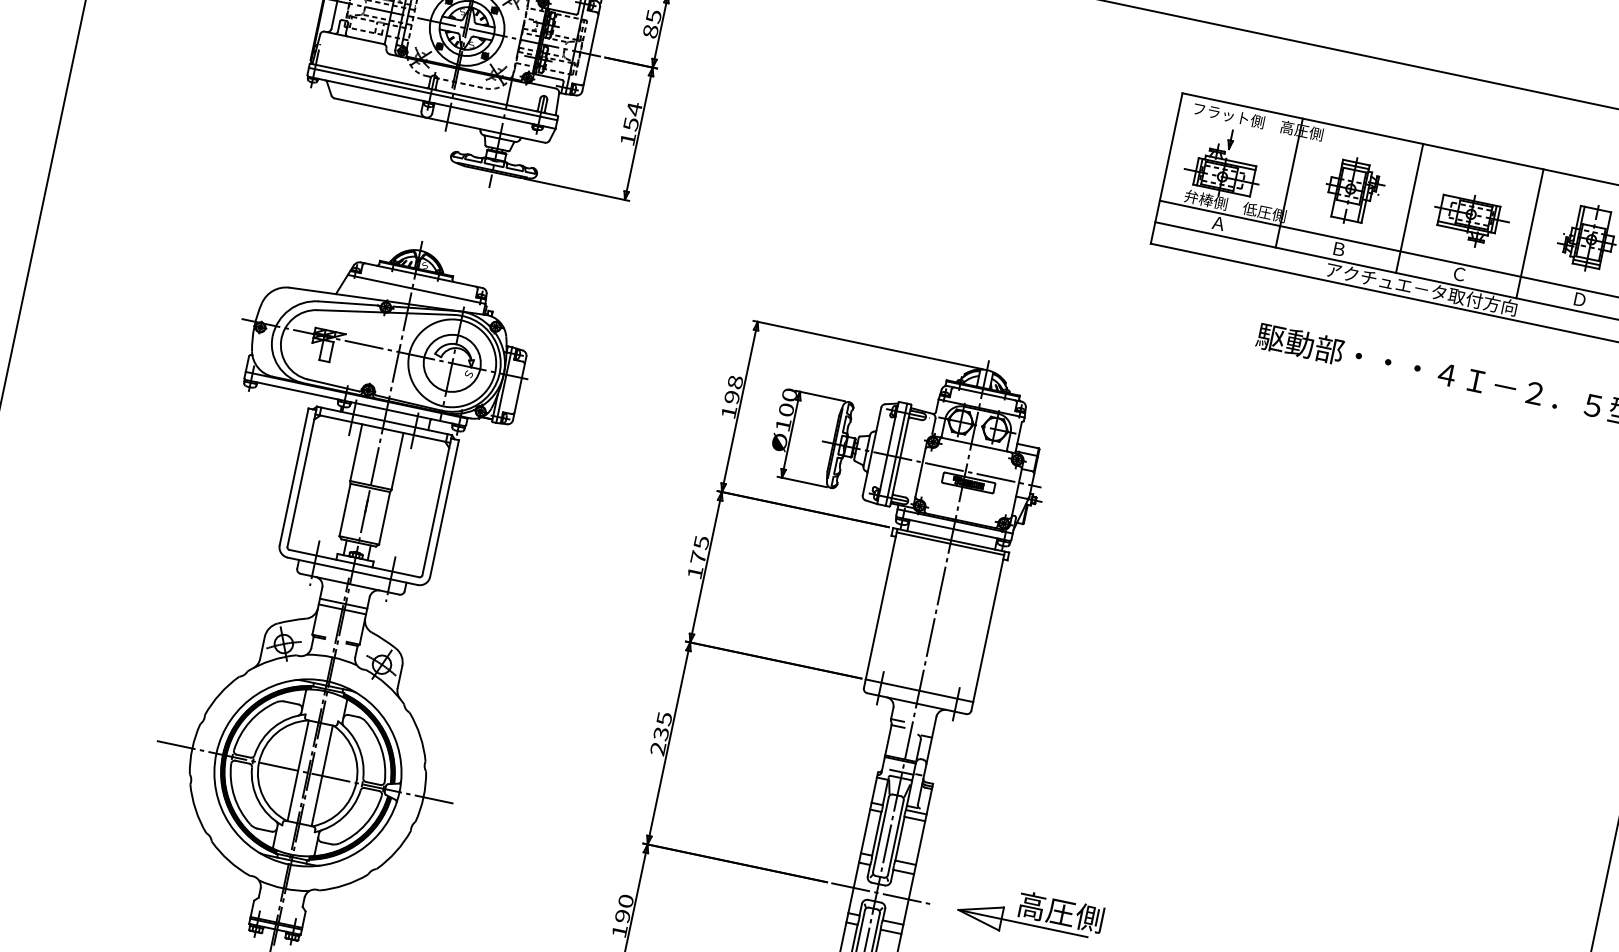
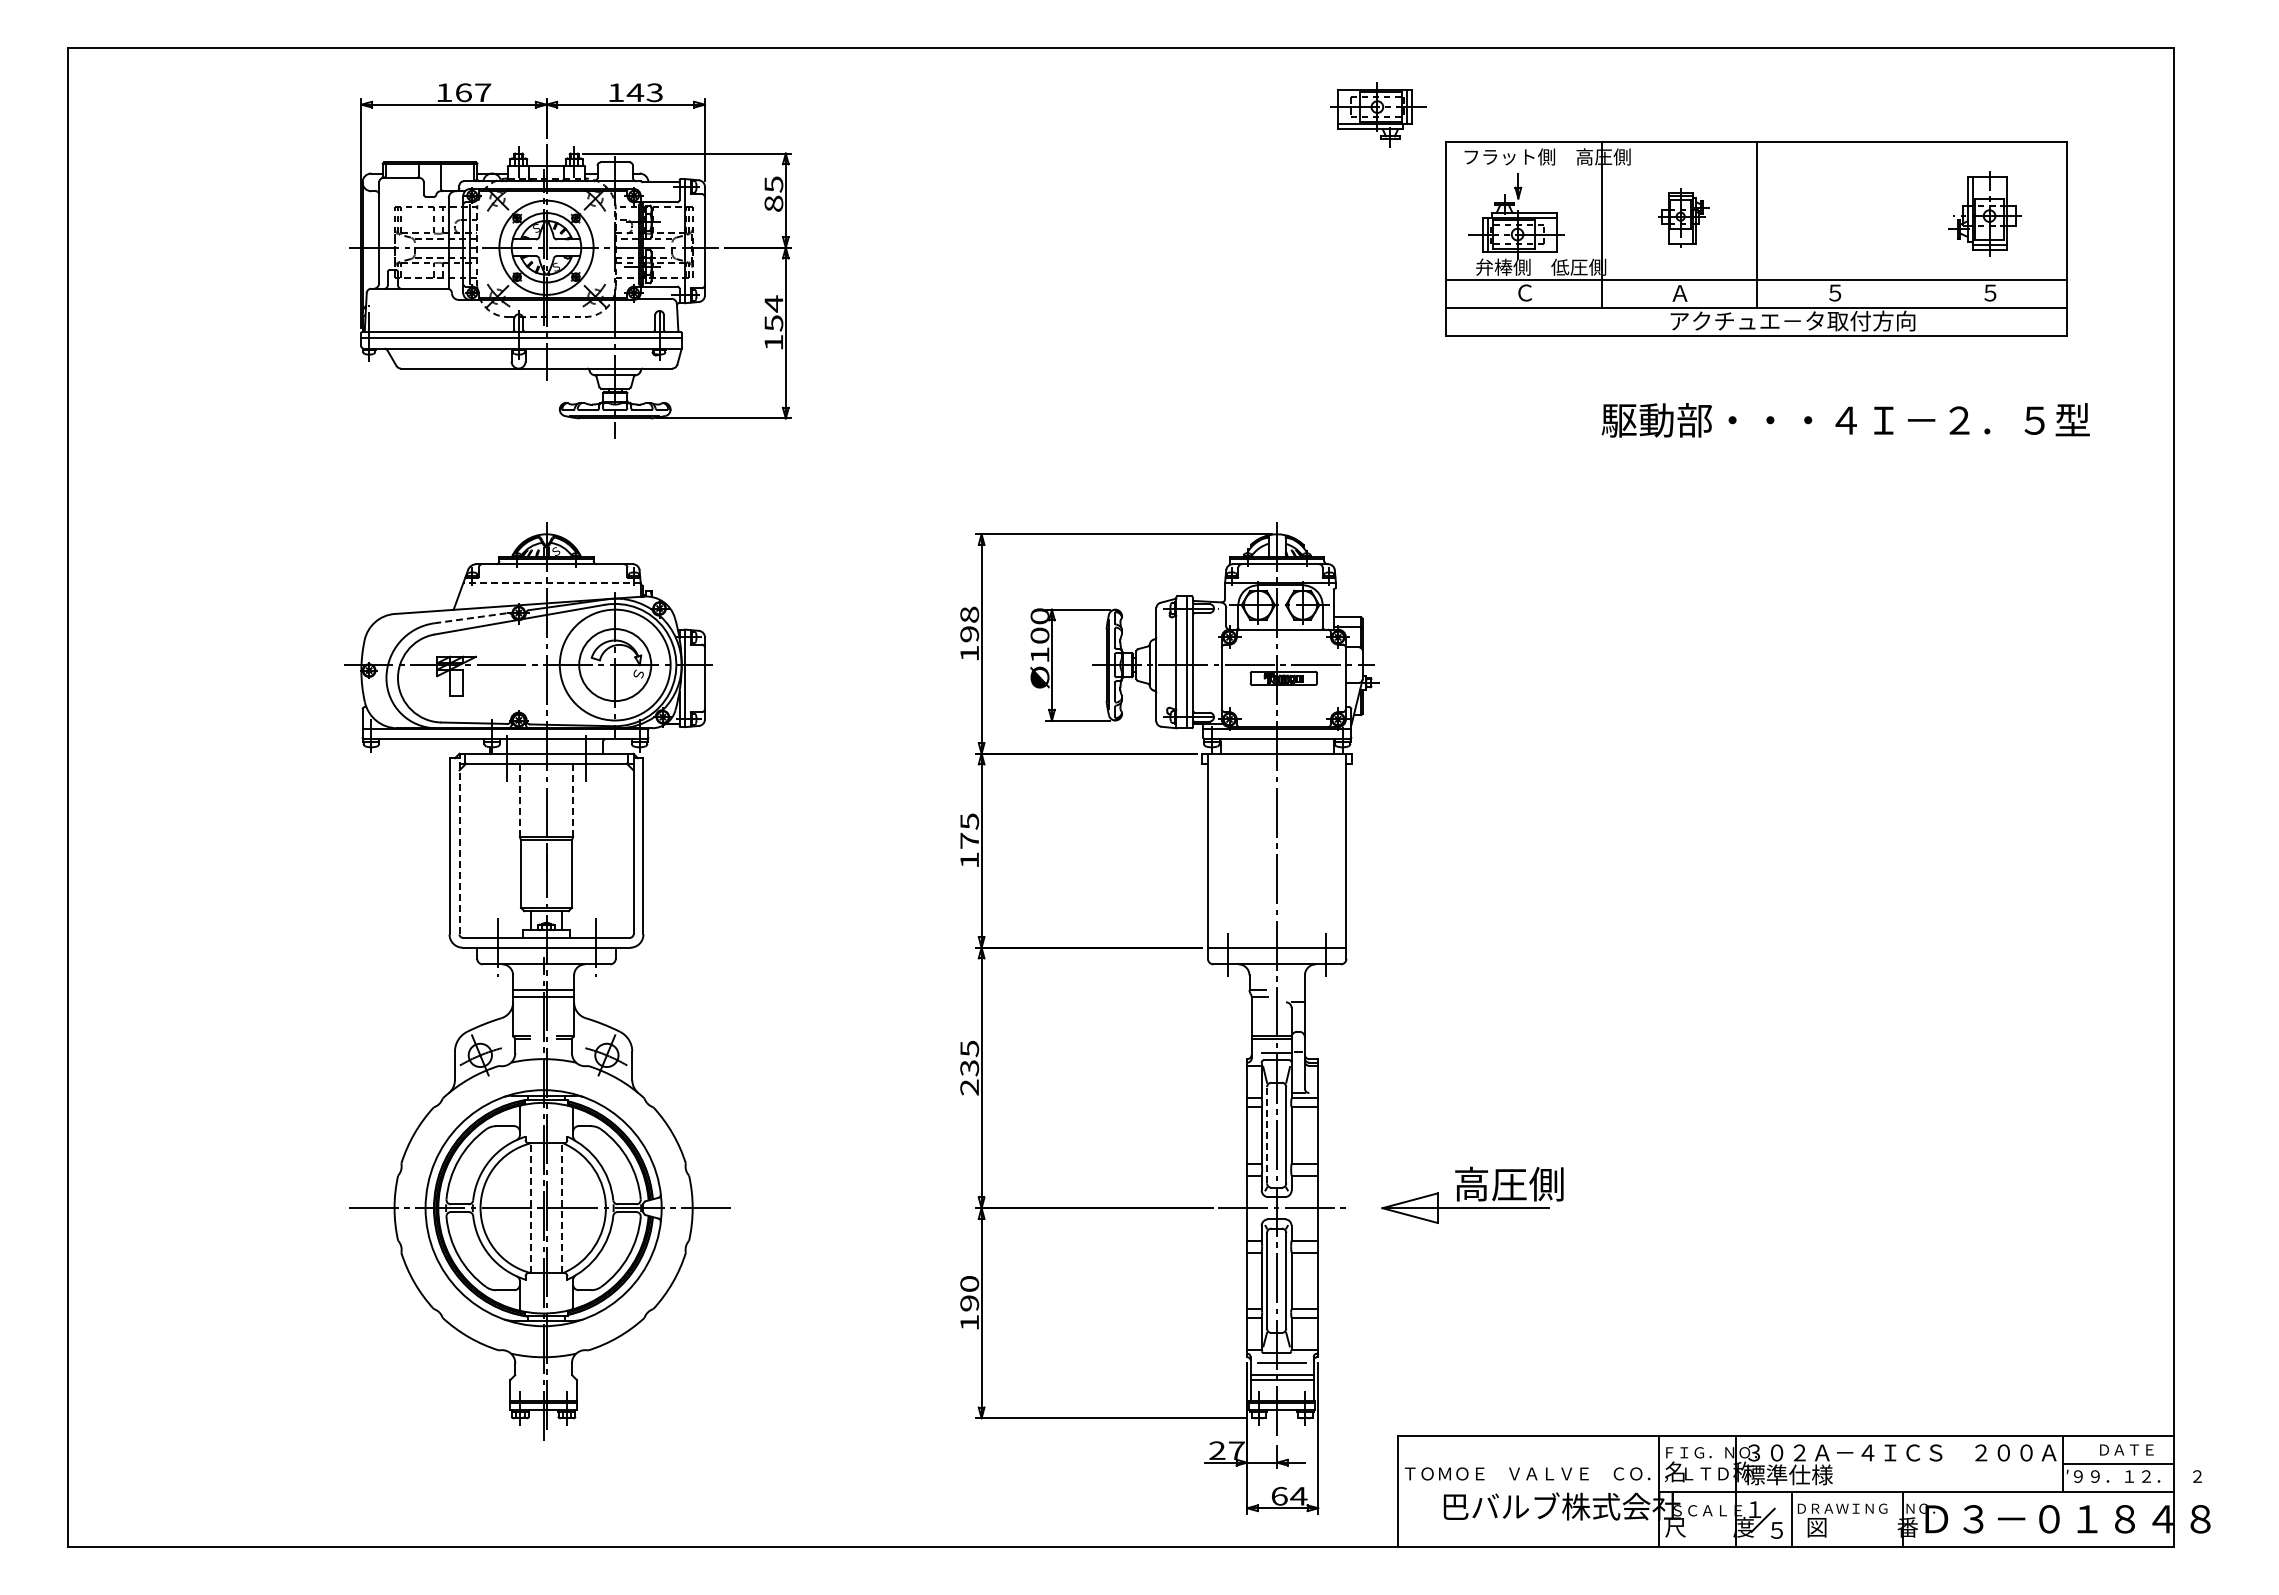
part: (1353, 190) -> (1683, 217), size x0.7
part: (1470, 220) -> (1378, 114), moved
text: (1218, 223) -> (1524, 292), Ａ -> Ｃ
line: (1529, 233) -> (1911, 224), removed
text: (1338, 249) -> (1679, 293), Ｂ -> Ａ
text: (1459, 273) -> (1835, 292), Ｃ -> ５
line: (416, 289) -> (552, 583), solid -> dashed
text: (1579, 299) -> (1990, 292), Ｄ -> ５
line: (348, 303) -> (471, 618), solid -> dashed
line: (355, 452) -> (519, 800), solid -> dashed
line: (397, 461) -> (573, 800), solid -> dashed
line: (302, 476) -> (459, 843), solid -> dashed
line: (949, 543) -> (1276, 758), removed
line: (297, 770) -> (530, 1208), solid -> dashed
line: (322, 776) -> (562, 1208), solid -> dashed
line: (881, 834) -> (1267, 1134), solid -> dashed

